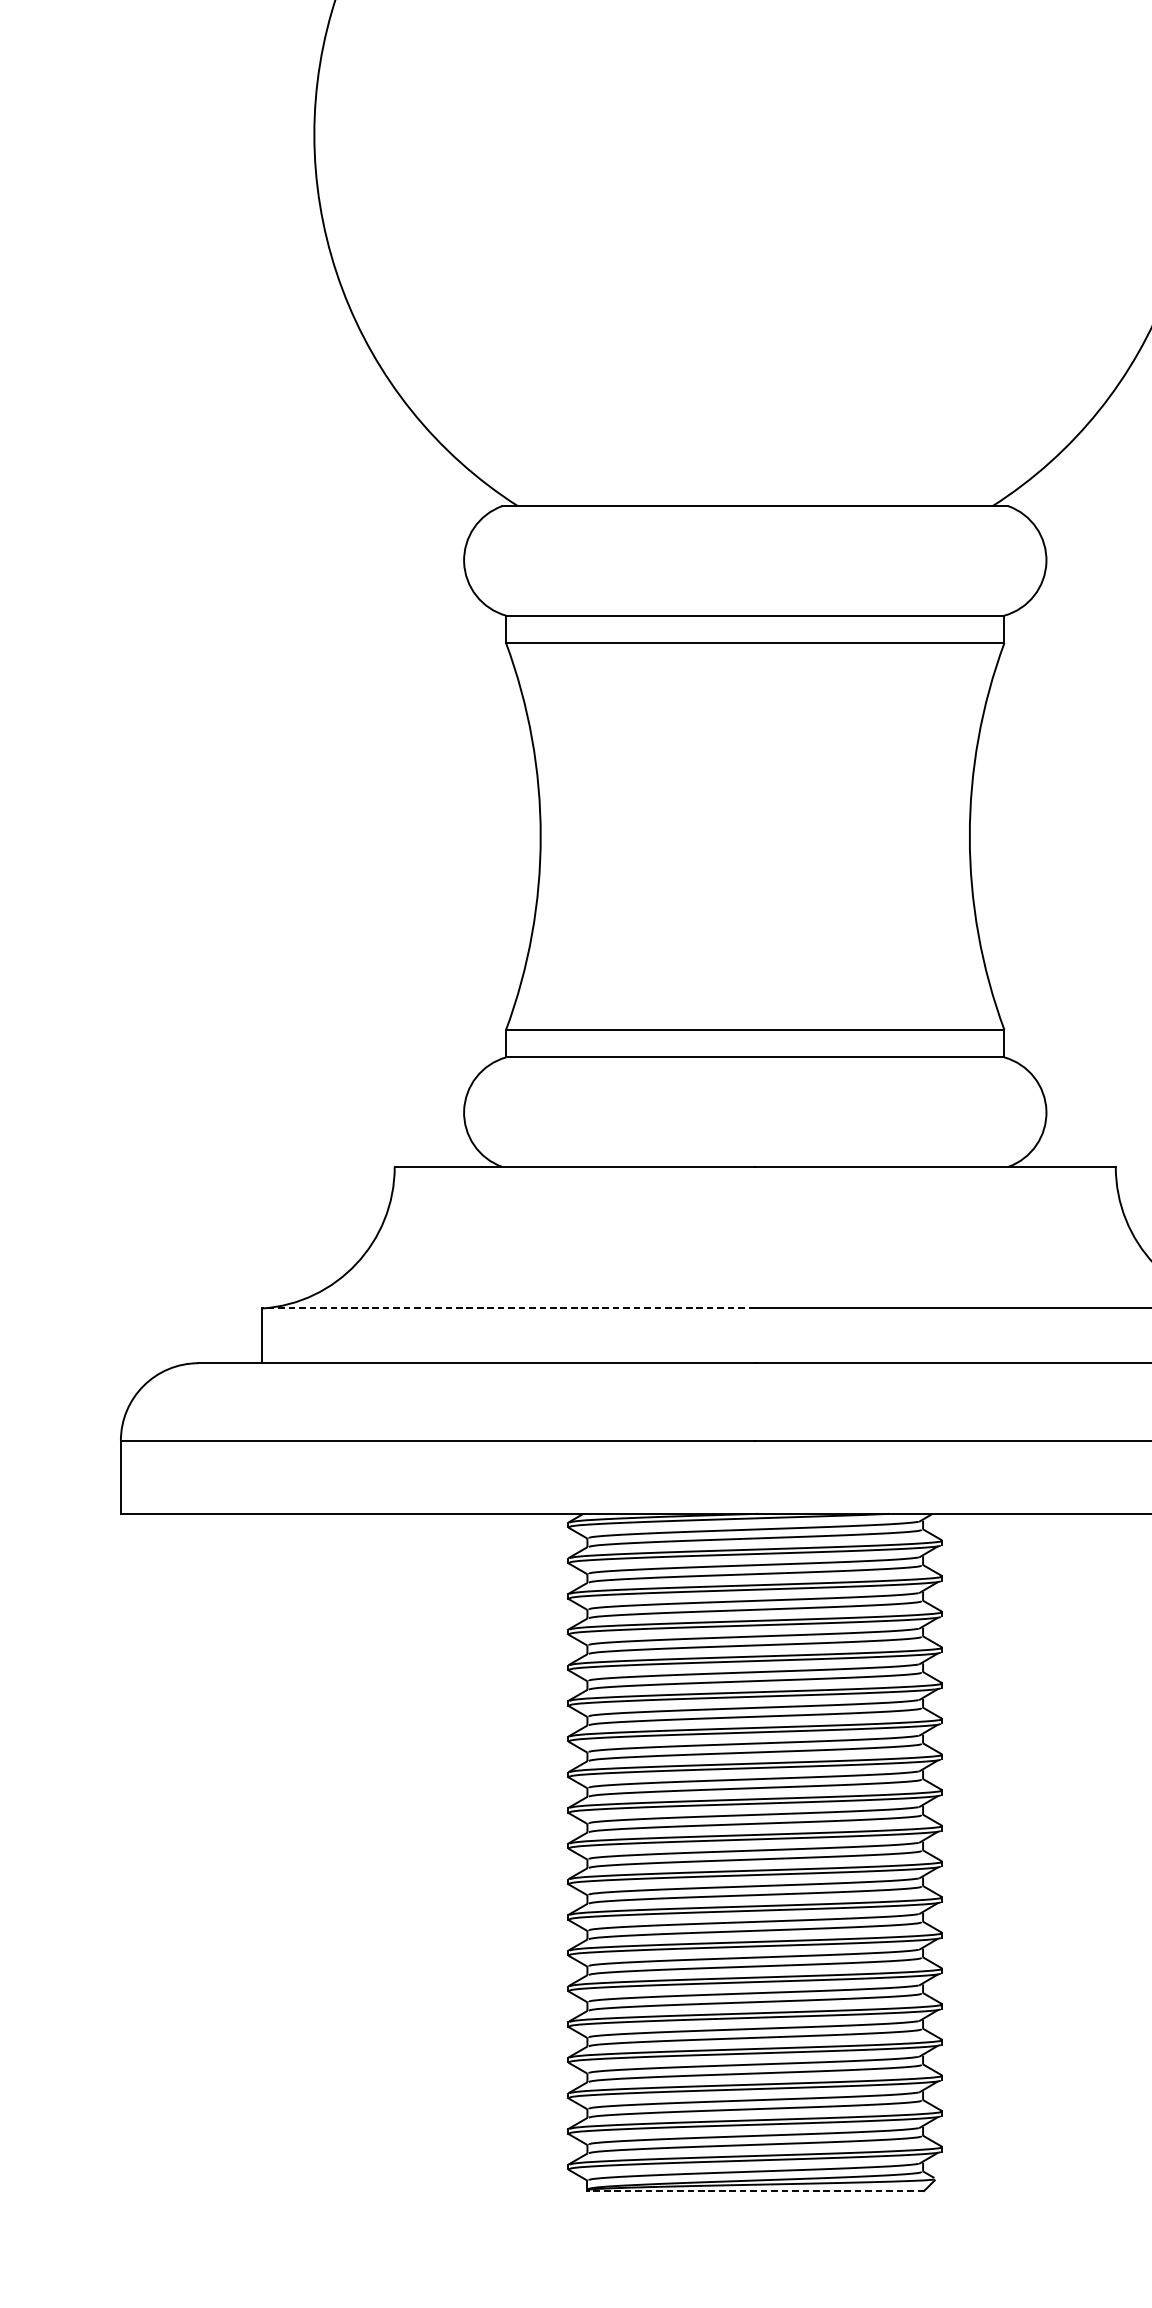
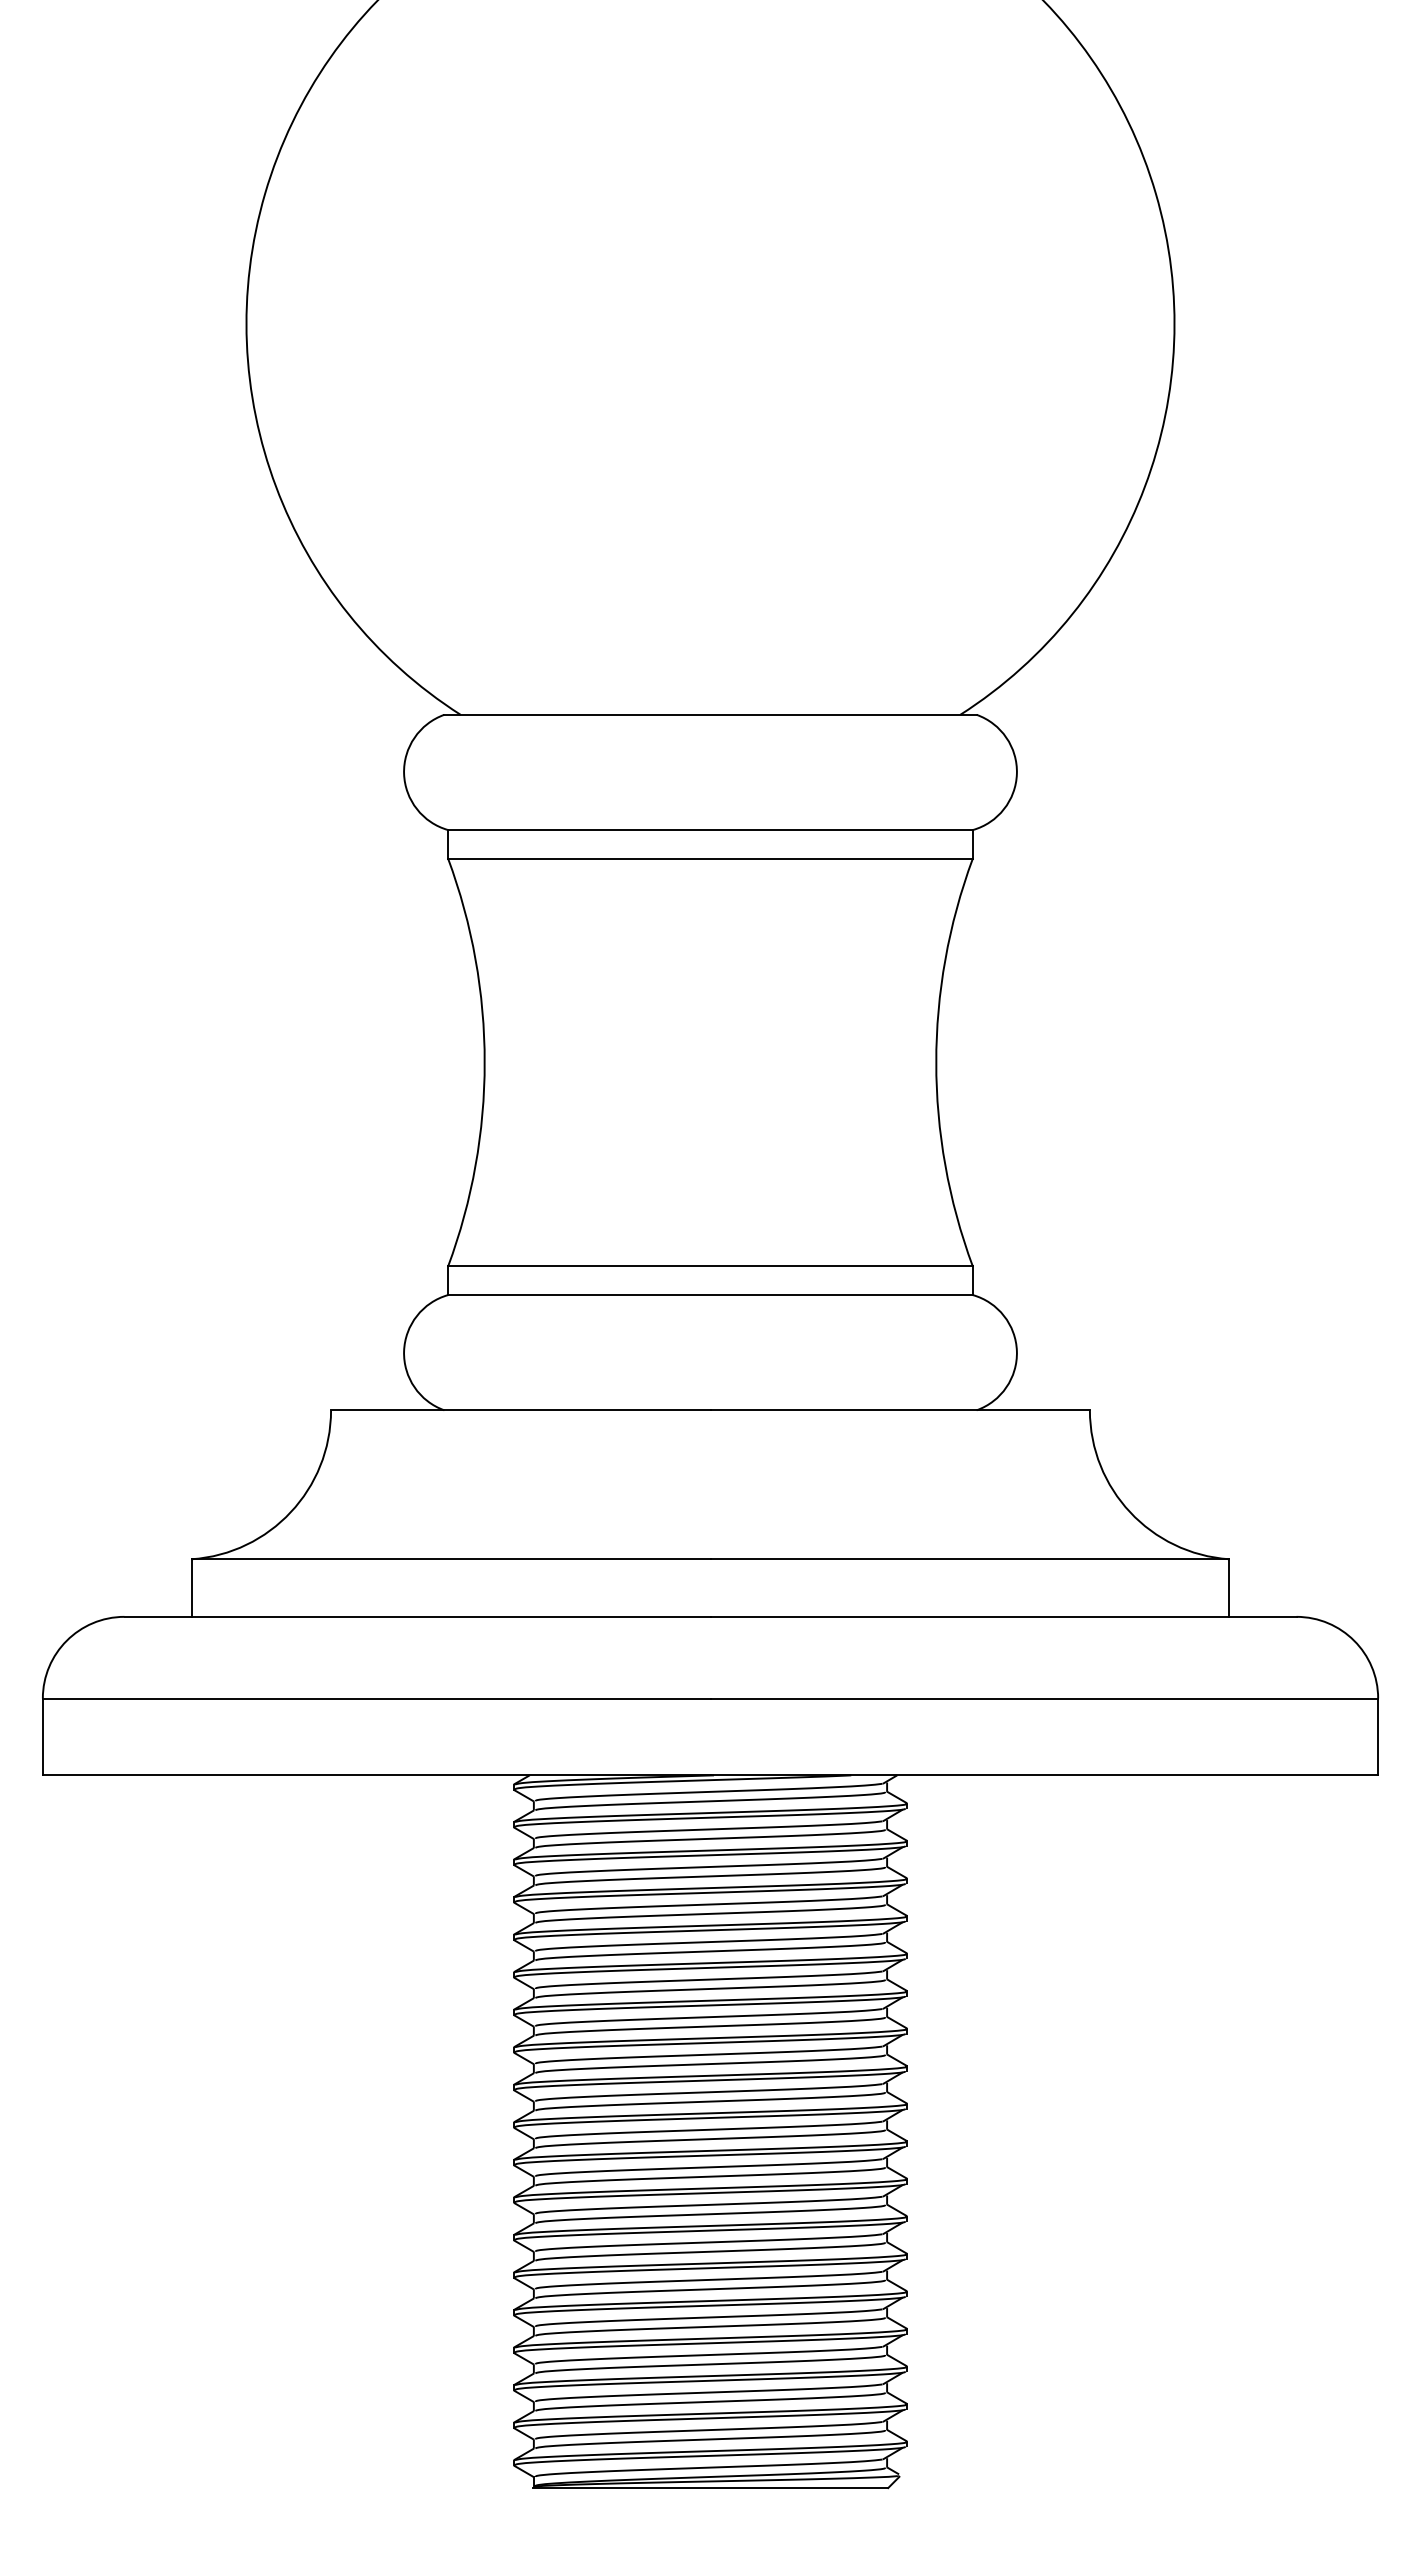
line: (508, 1308) -> (450, 1559), dashed -> solid
line: (755, 2191) -> (710, 2488), dashed -> solid

